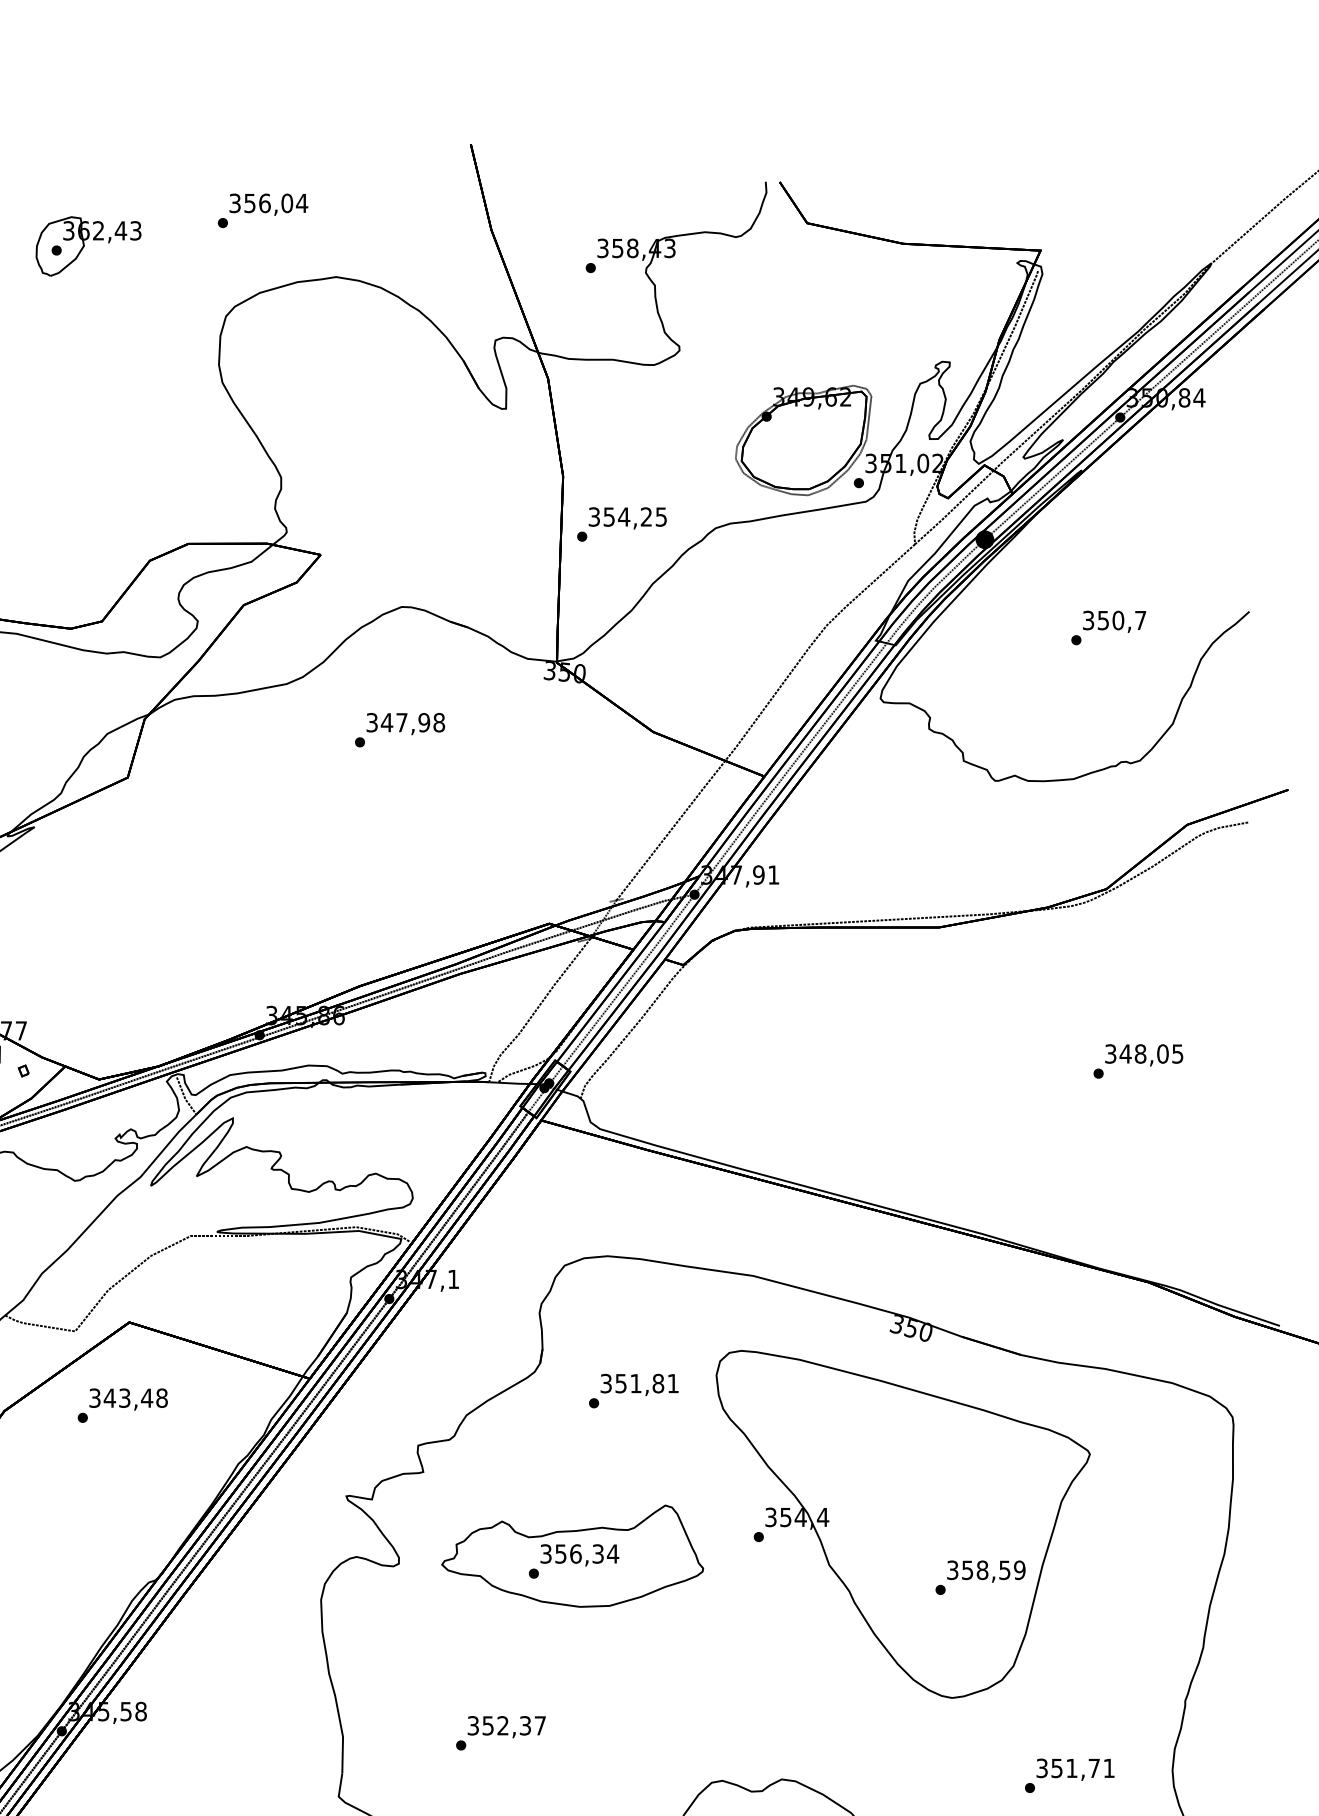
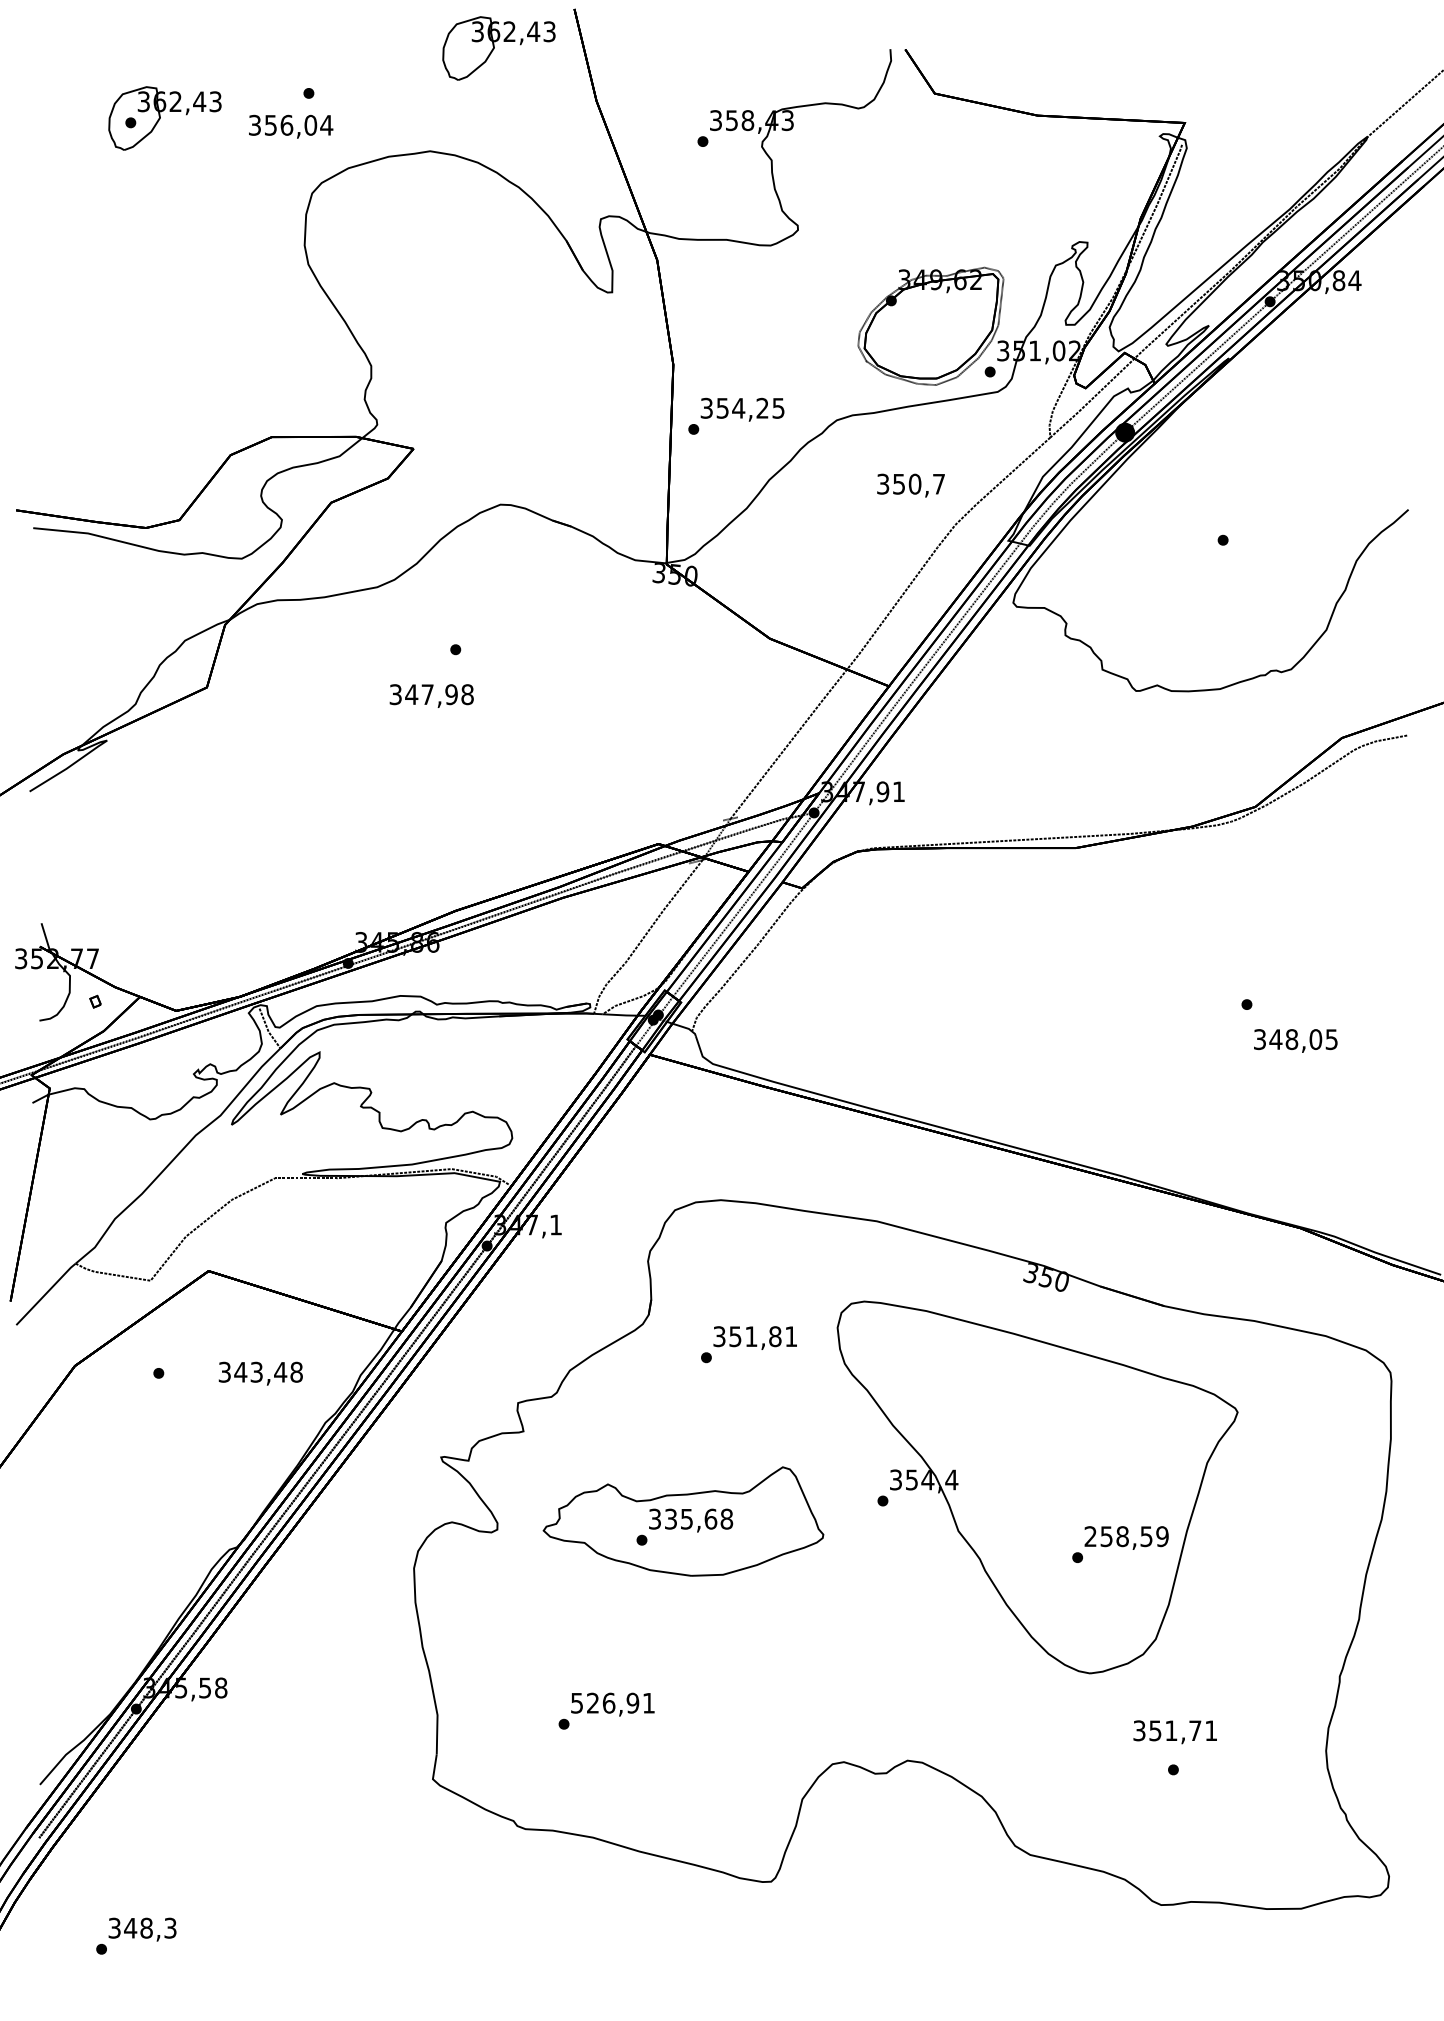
part: (399, 181) -> (498, 48), added
text: (269, 204) -> (291, 126), moved
text: (1114, 621) -> (910, 485), moved
text: (405, 723) -> (431, 695), moved
text: (1143, 1054) -> (1295, 1040), moved
text: (128, 1399) -> (260, 1373), moved
text: (587, 1553) -> (699, 1518), 356,34 -> 335,68
text: (952, 1570) -> (1090, 1536), 358,59 -> 258,59
text: (506, 1725) -> (612, 1702), 352,37 -> 526,91
text: (1074, 1769) -> (1174, 1732), moved

